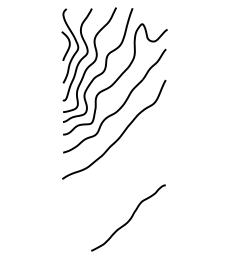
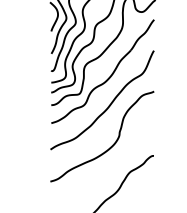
curve: (125, 172) -> (113, 143), added

